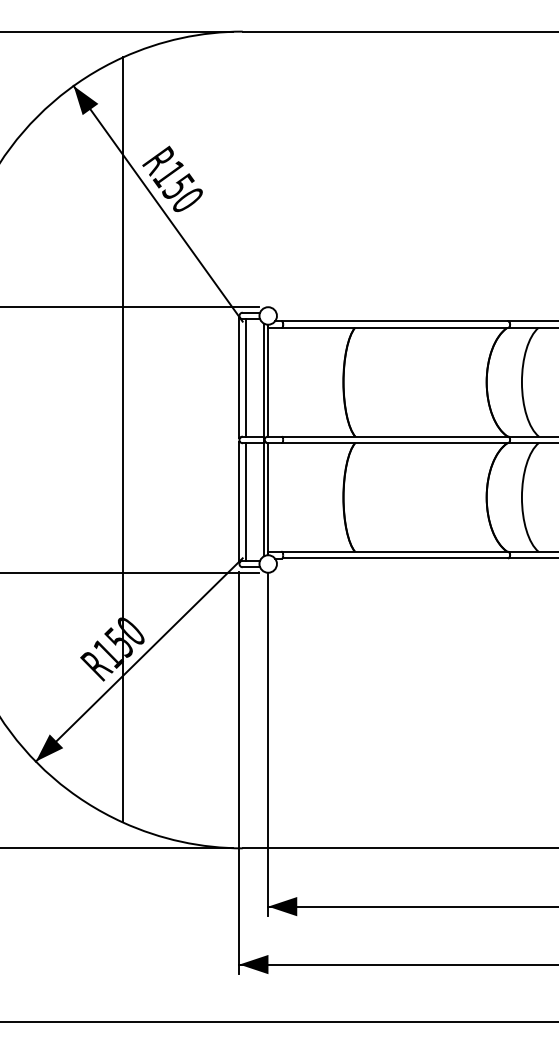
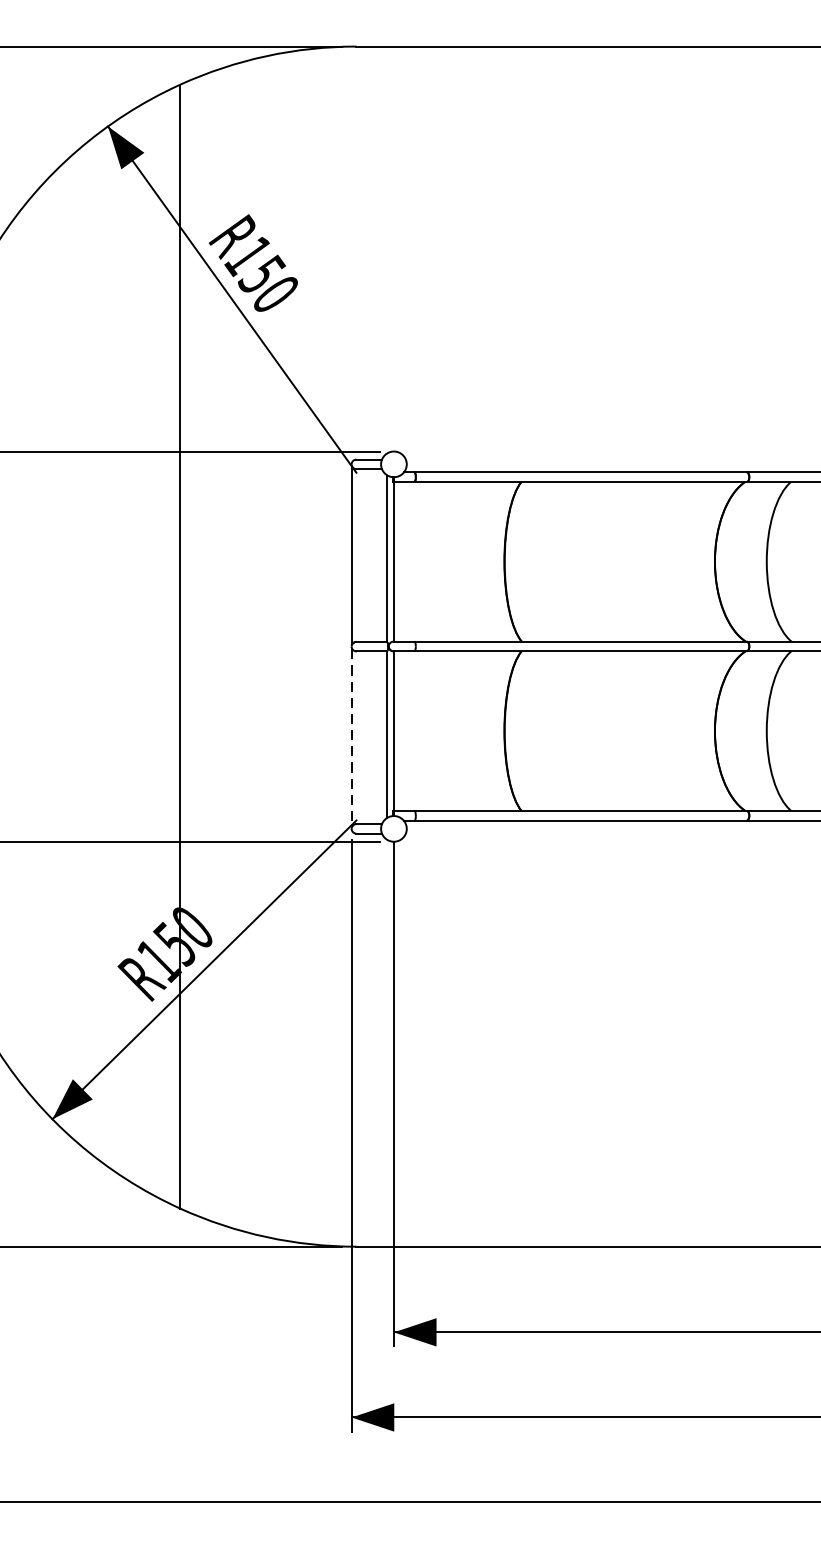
line: (245, 377) -> (360, 554), removed
line: (245, 501) -> (360, 737), removed
line: (239, 502) -> (351, 738), solid -> dashed

